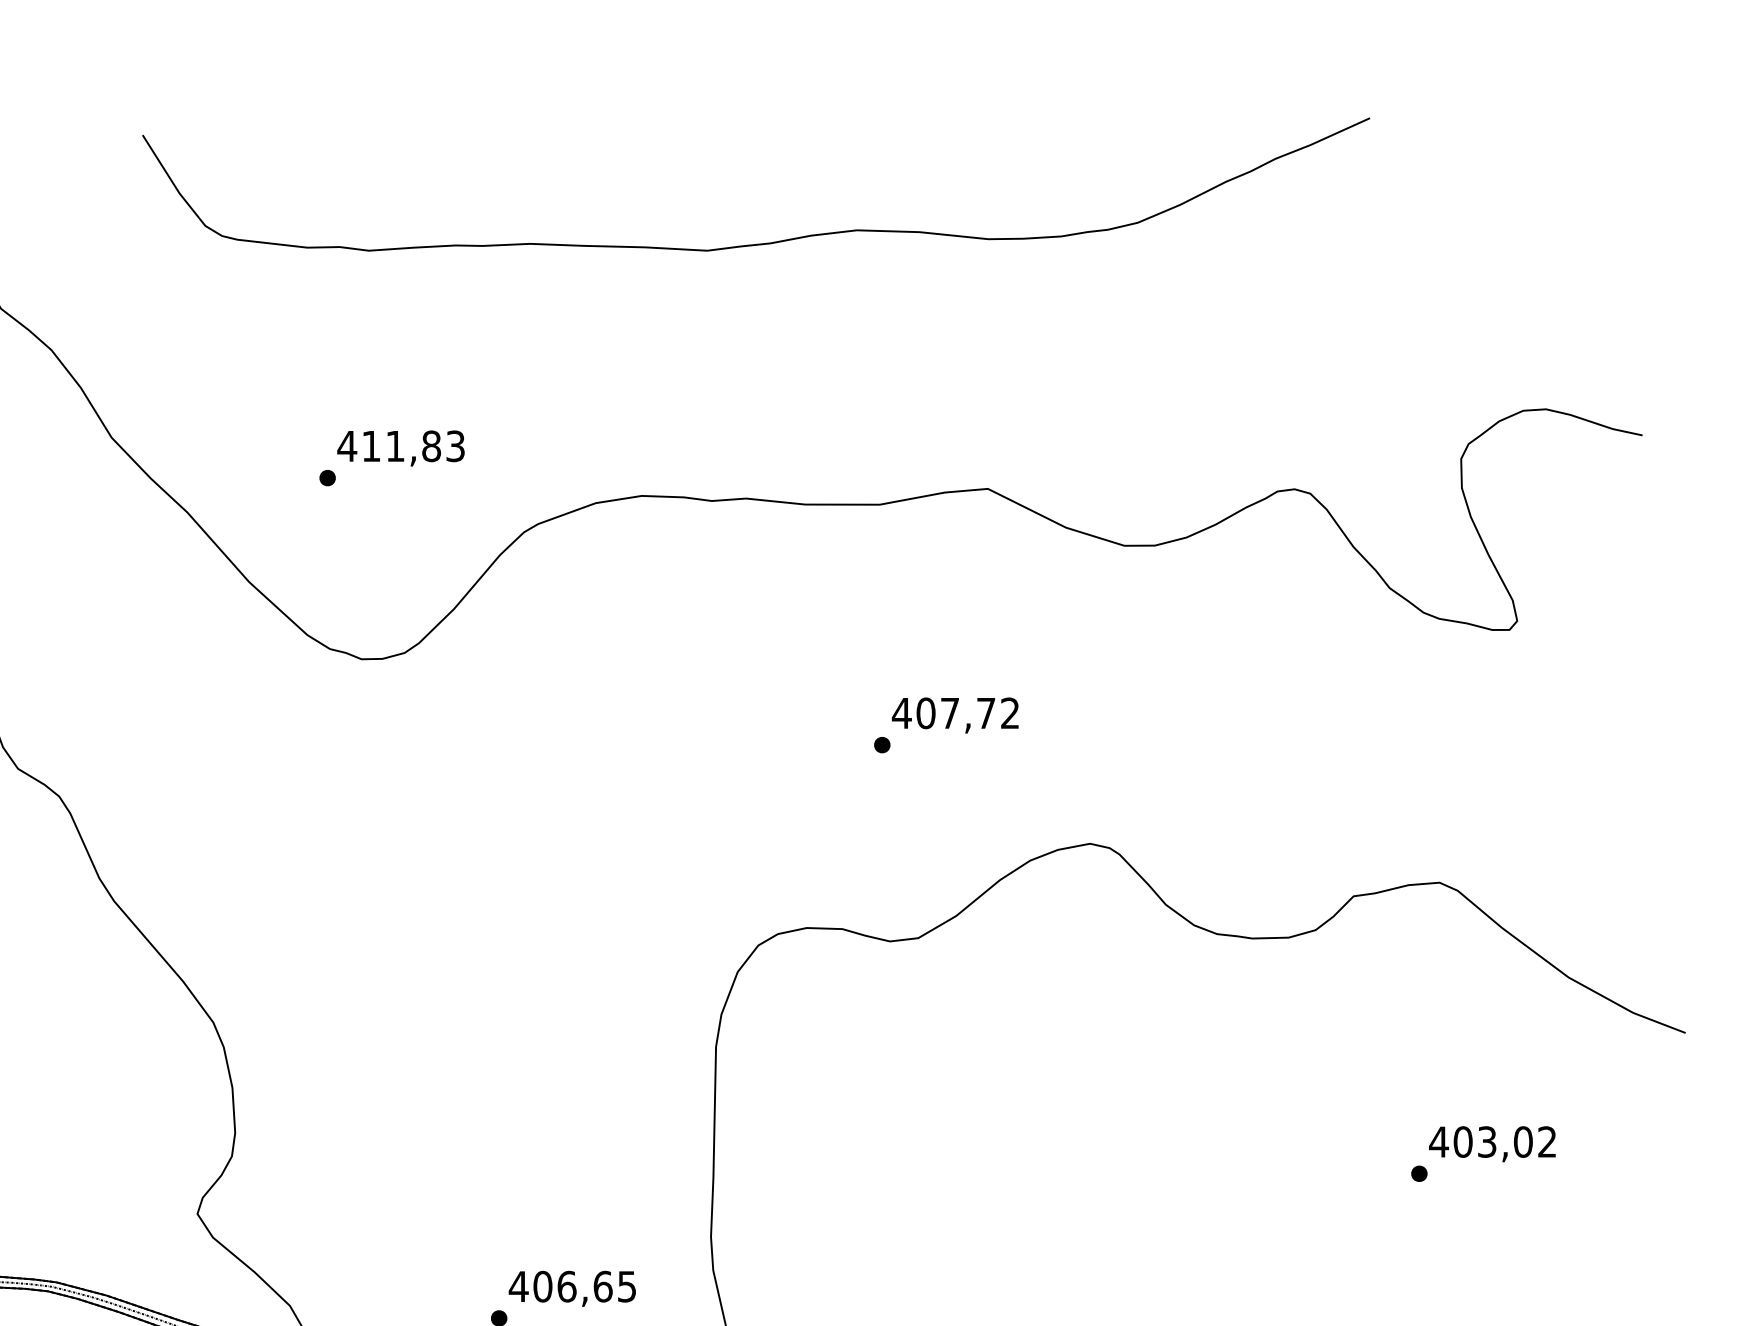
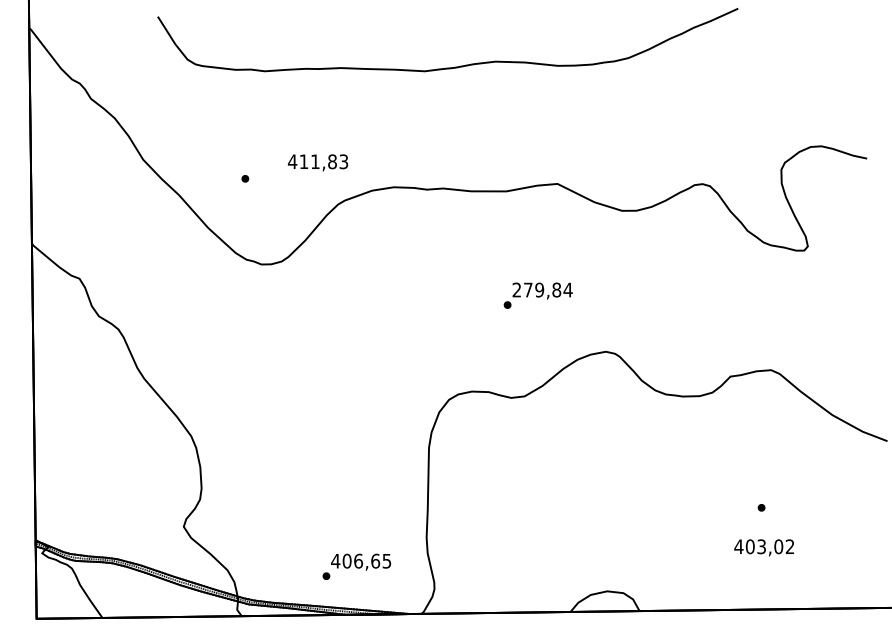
text: (399, 447) -> (317, 162), moved
text: (956, 712) -> (542, 289), 407,72 -> 279,84
text: (1491, 1143) -> (763, 547), moved

